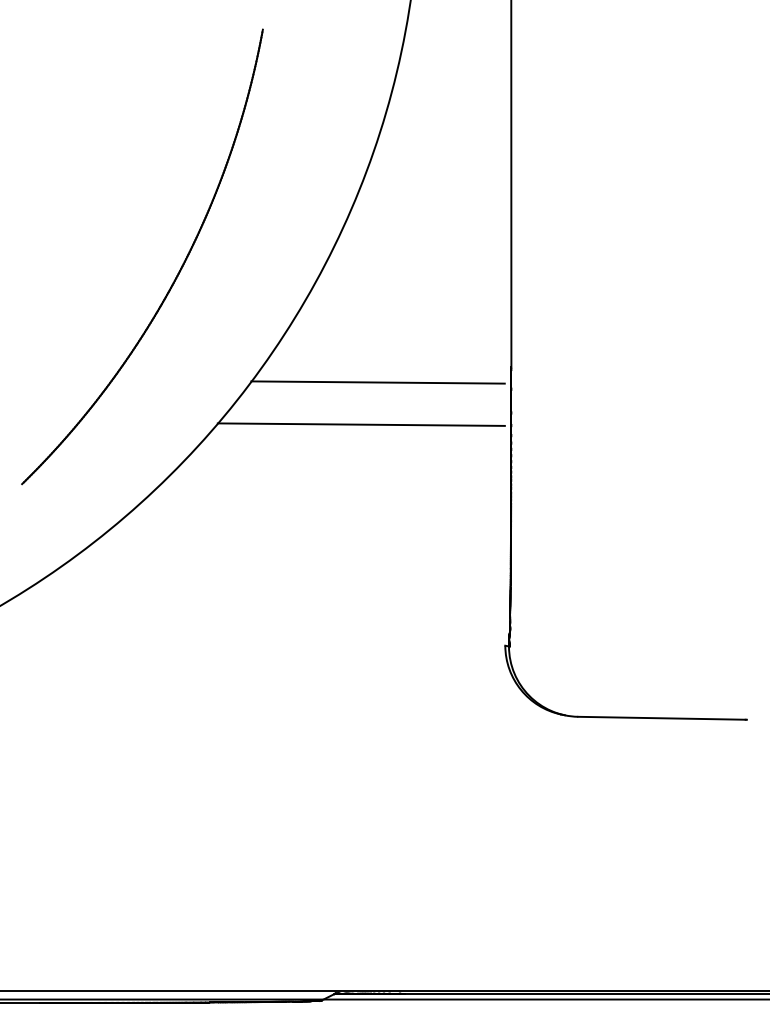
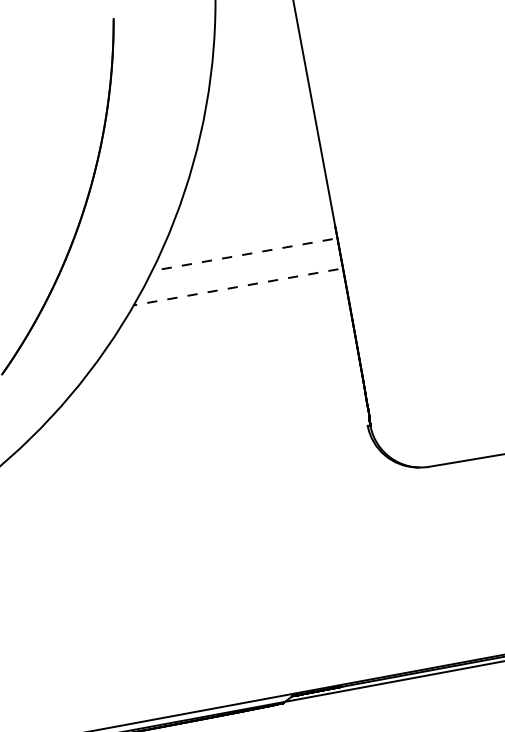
line: (378, 382) -> (242, 255), solid -> dashed
line: (361, 424) -> (236, 287), solid -> dashed

